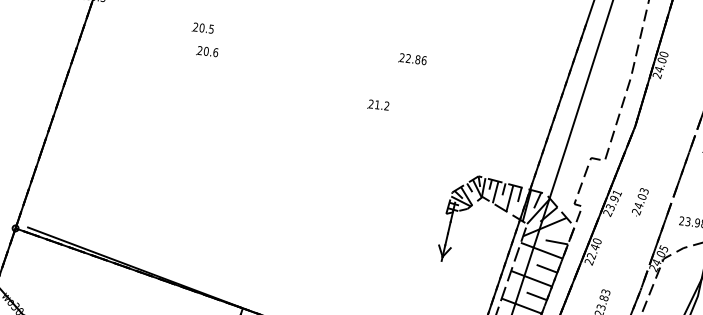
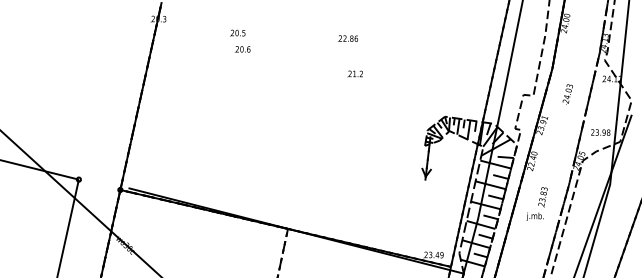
text: (411, 58) -> (347, 38), moved
text: (377, 104) -> (354, 73), moved
text: (639, 202) -> (567, 94), moved

